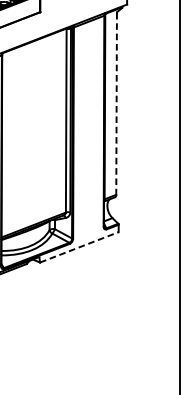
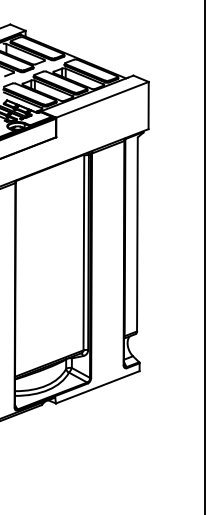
line: (116, 103) -> (137, 234), dashed -> solid
line: (79, 247) -> (97, 387), dashed -> solid

